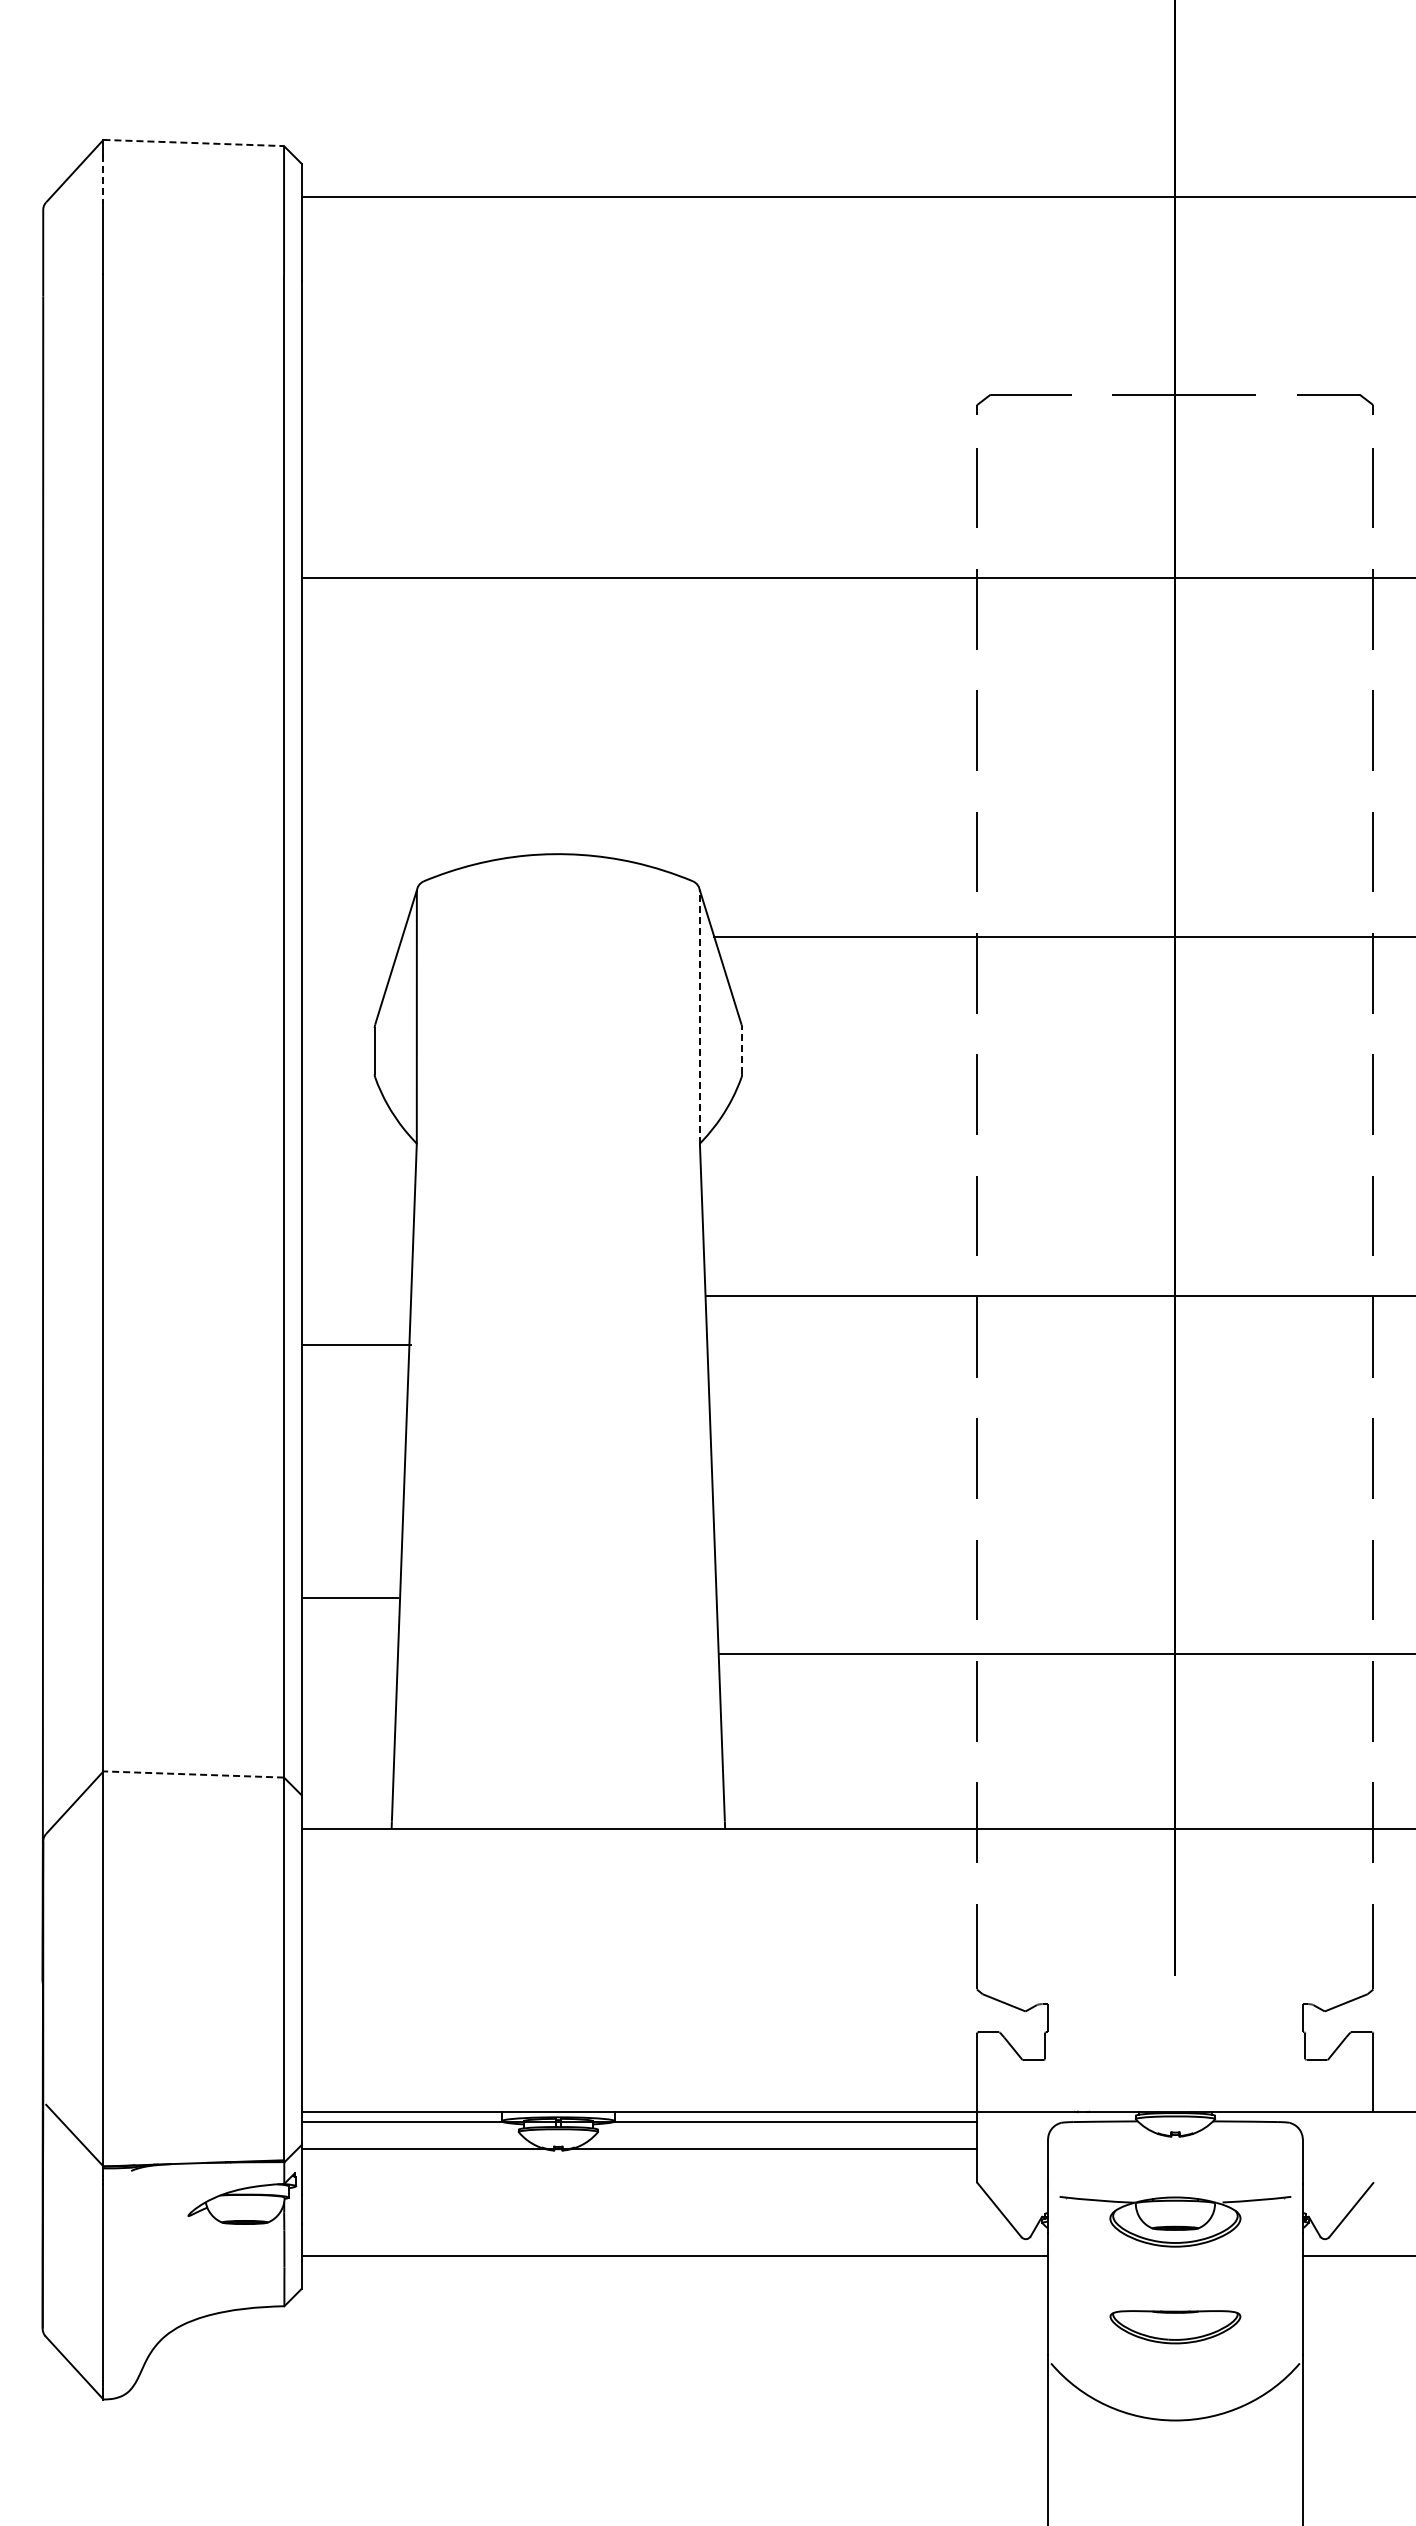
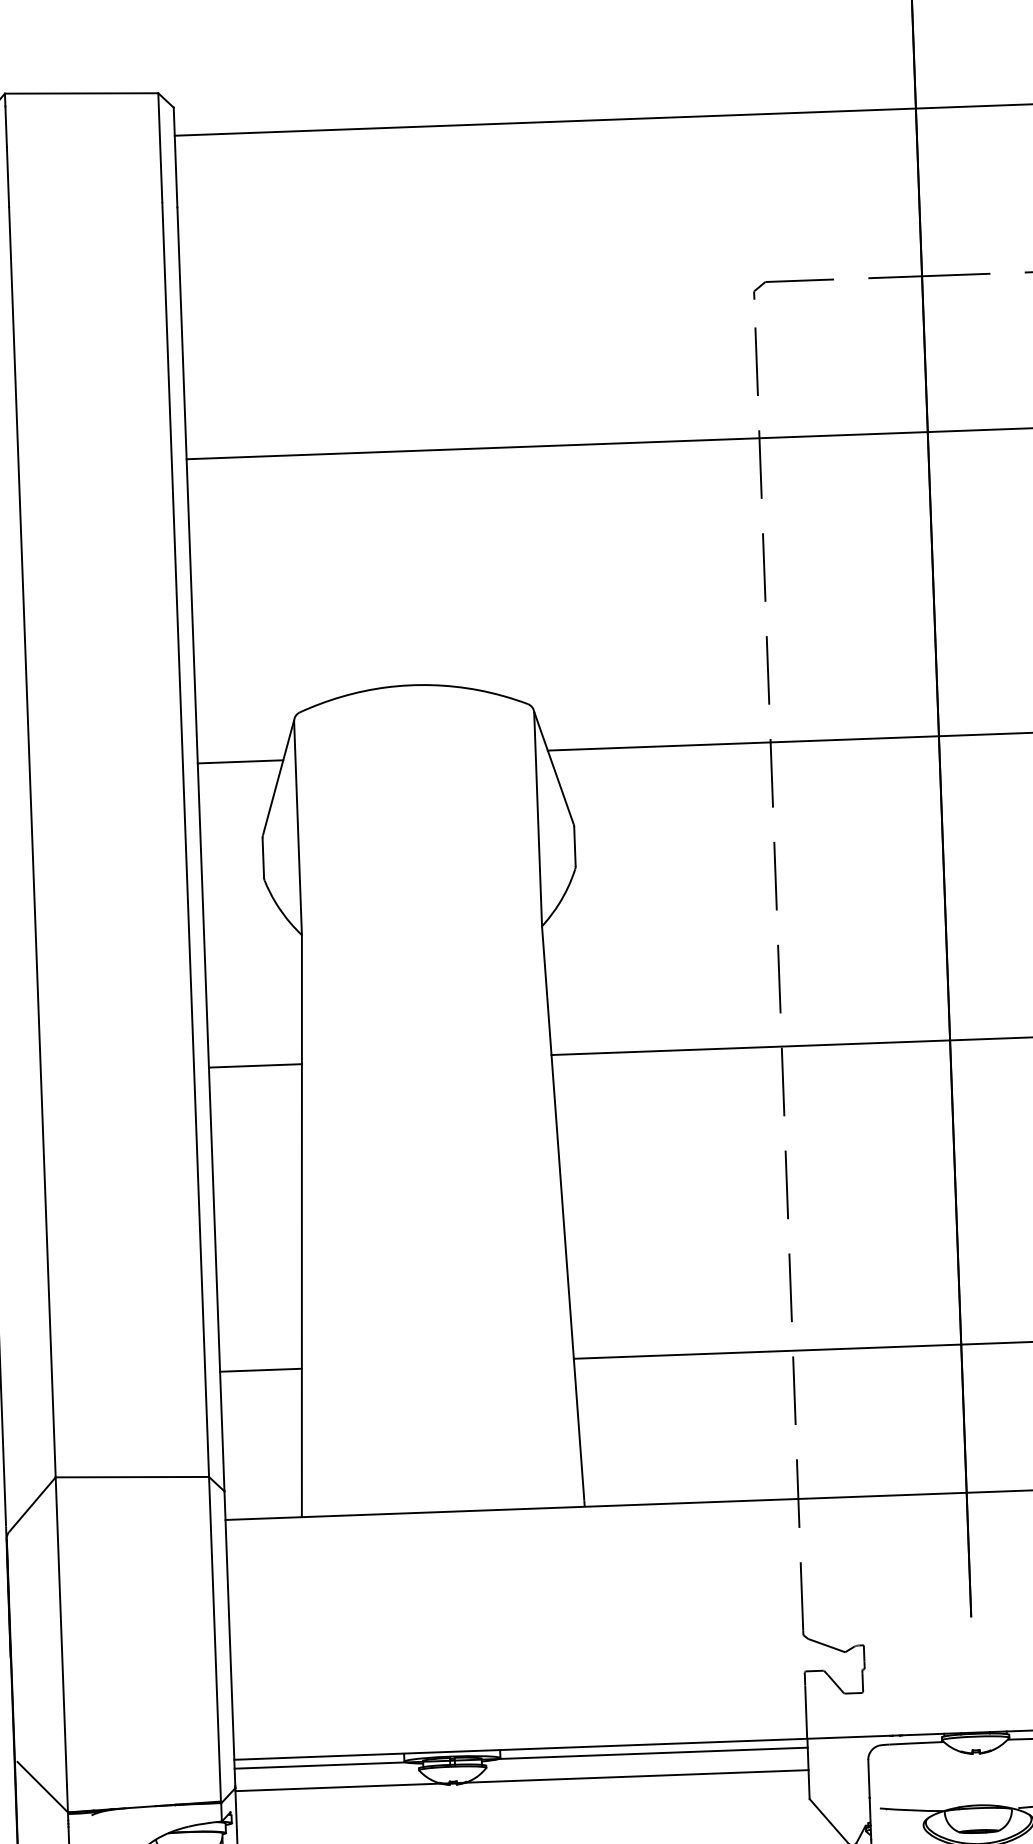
line: (194, 143) -> (82, 93), dashed -> solid
line: (103, 179) -> (6, 127), dashed -> solid
line: (351, 936) -> (240, 761), added
line: (699, 1017) -> (537, 819), dashed -> solid
line: (742, 1050) -> (575, 846), dashed -> solid
line: (356, 1344) -> (255, 1065), moved
line: (349, 1598) -> (260, 1370), moved
line: (193, 1774) -> (132, 1477), dashed -> solid

